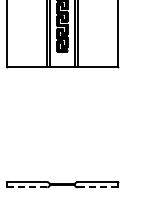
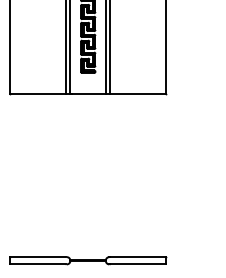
line: (26, 187) -> (37, 264), dashed -> solid
line: (97, 187) -> (137, 264), dashed -> solid

